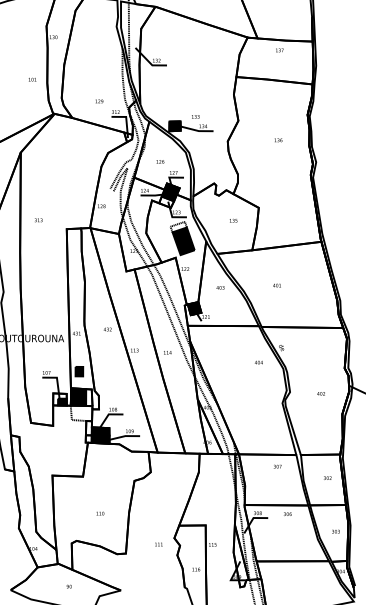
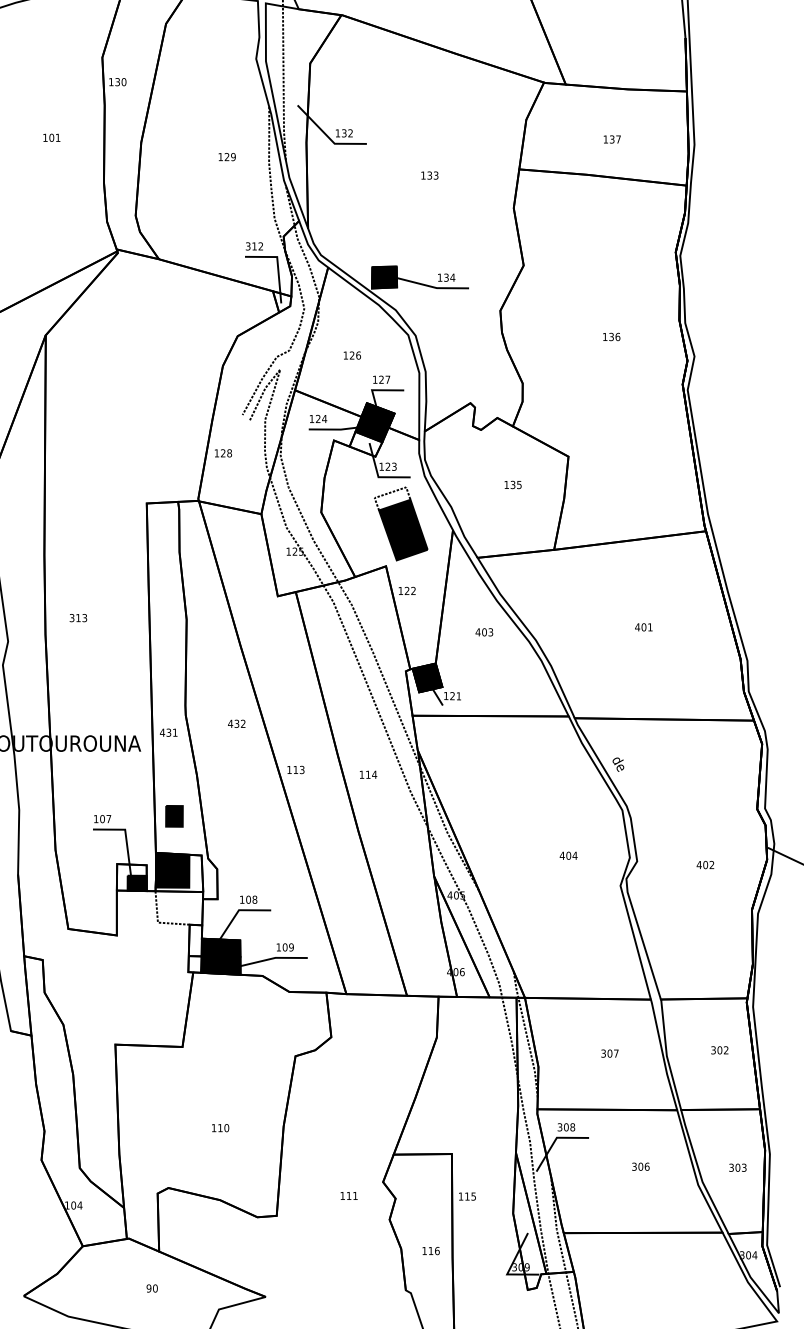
text: (279, 50) -> (611, 139), moved
text: (32, 79) -> (51, 137), moved
text: (99, 101) -> (227, 157), moved
text: (195, 116) -> (429, 174), moved
text: (278, 140) -> (611, 337), moved
text: (38, 220) -> (78, 618), moved
text: (276, 285) -> (642, 627), moved
text: (258, 362) -> (567, 855), moved
text: (277, 466) -> (609, 1053), moved
text: (287, 513) -> (640, 1165), moved

